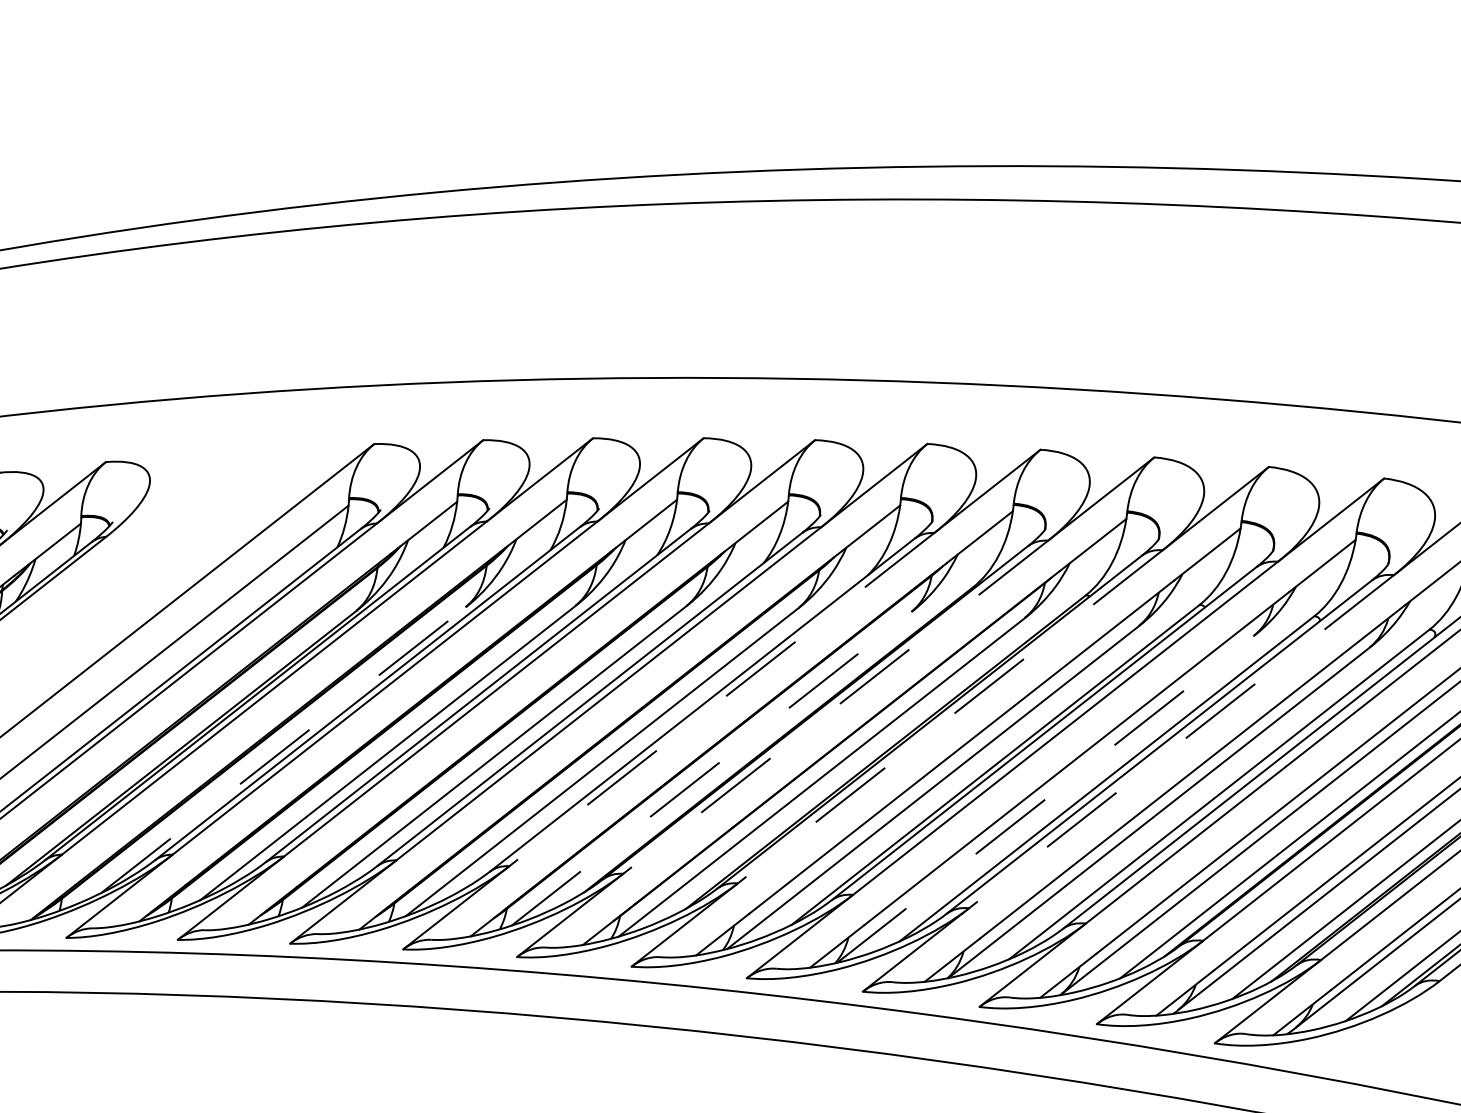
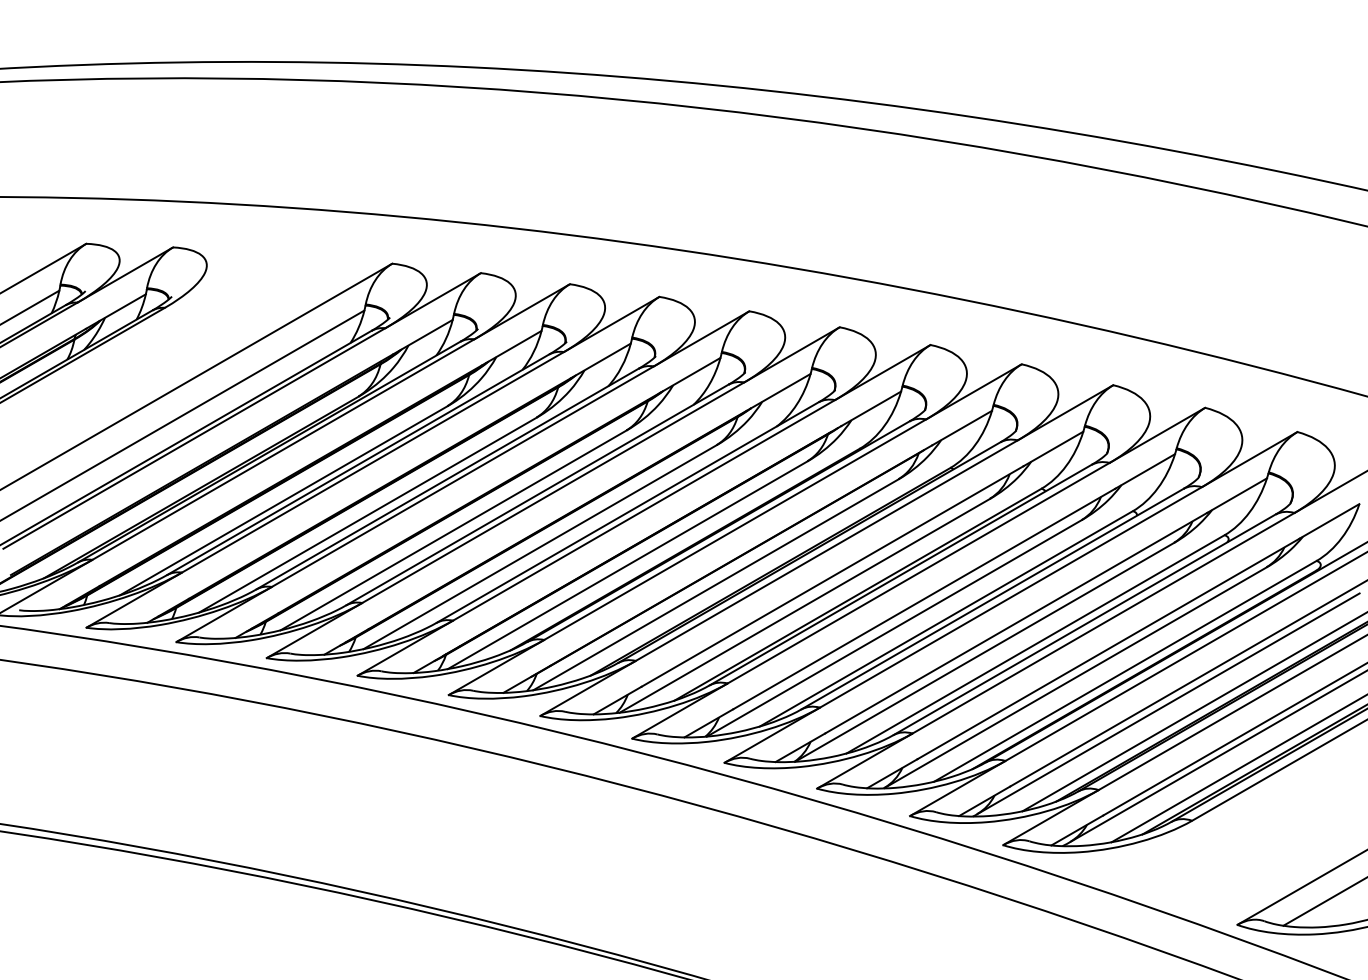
line: (722, 699) -> (644, 510), dashed -> solid
line: (836, 706) -> (735, 529), dashed -> solid
line: (949, 716) -> (826, 550), dashed -> solid
line: (1180, 741) -> (1010, 597), dashed -> solid
line: (284, 749) -> (284, 500), dashed -> solid
line: (711, 769) -> (627, 565), dashed -> solid
line: (1045, 799) -> (894, 628), dashed -> solid

